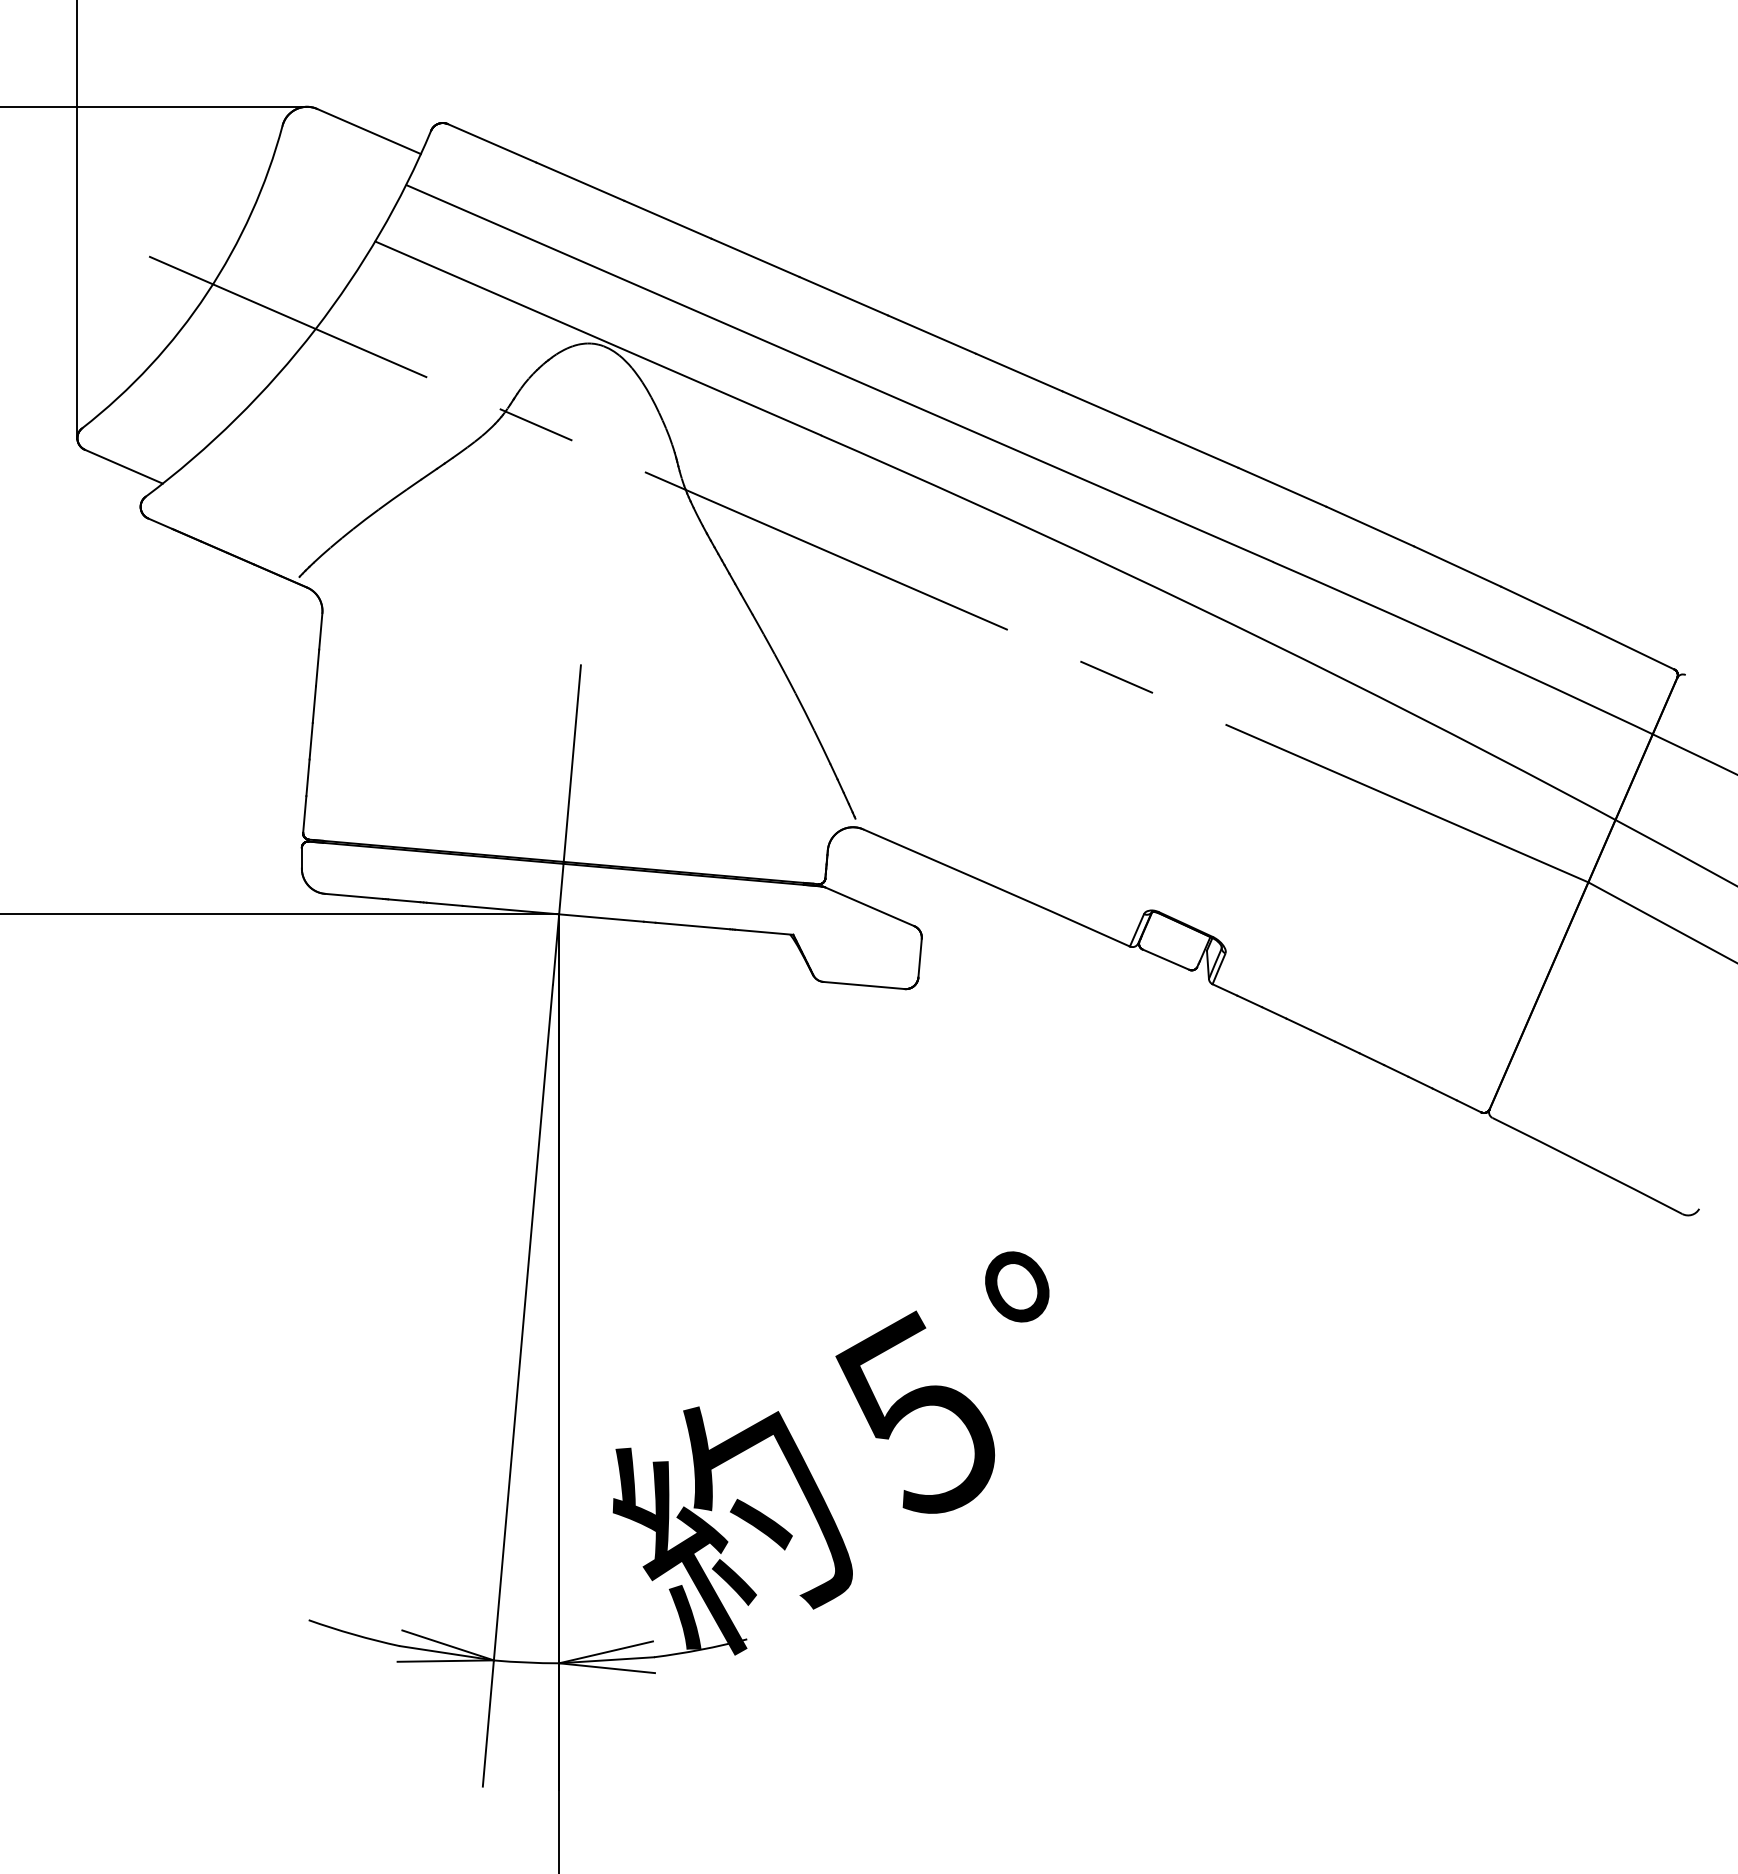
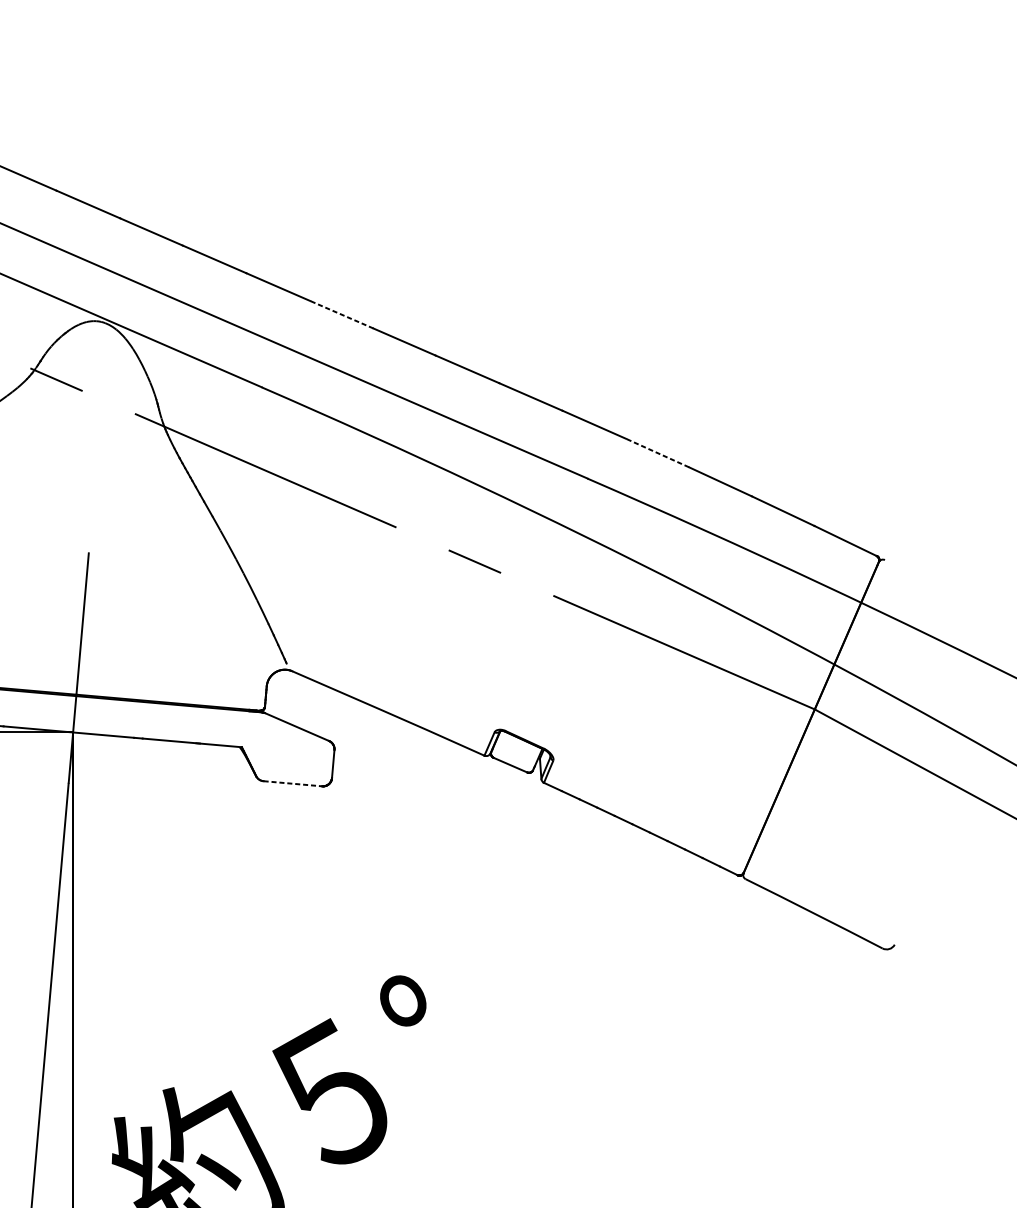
line: (932, 334) -> (342, 314), solid -> dashed
line: (1369, 526) -> (657, 453), solid -> dashed
line: (864, 985) -> (293, 783), solid -> dashed

